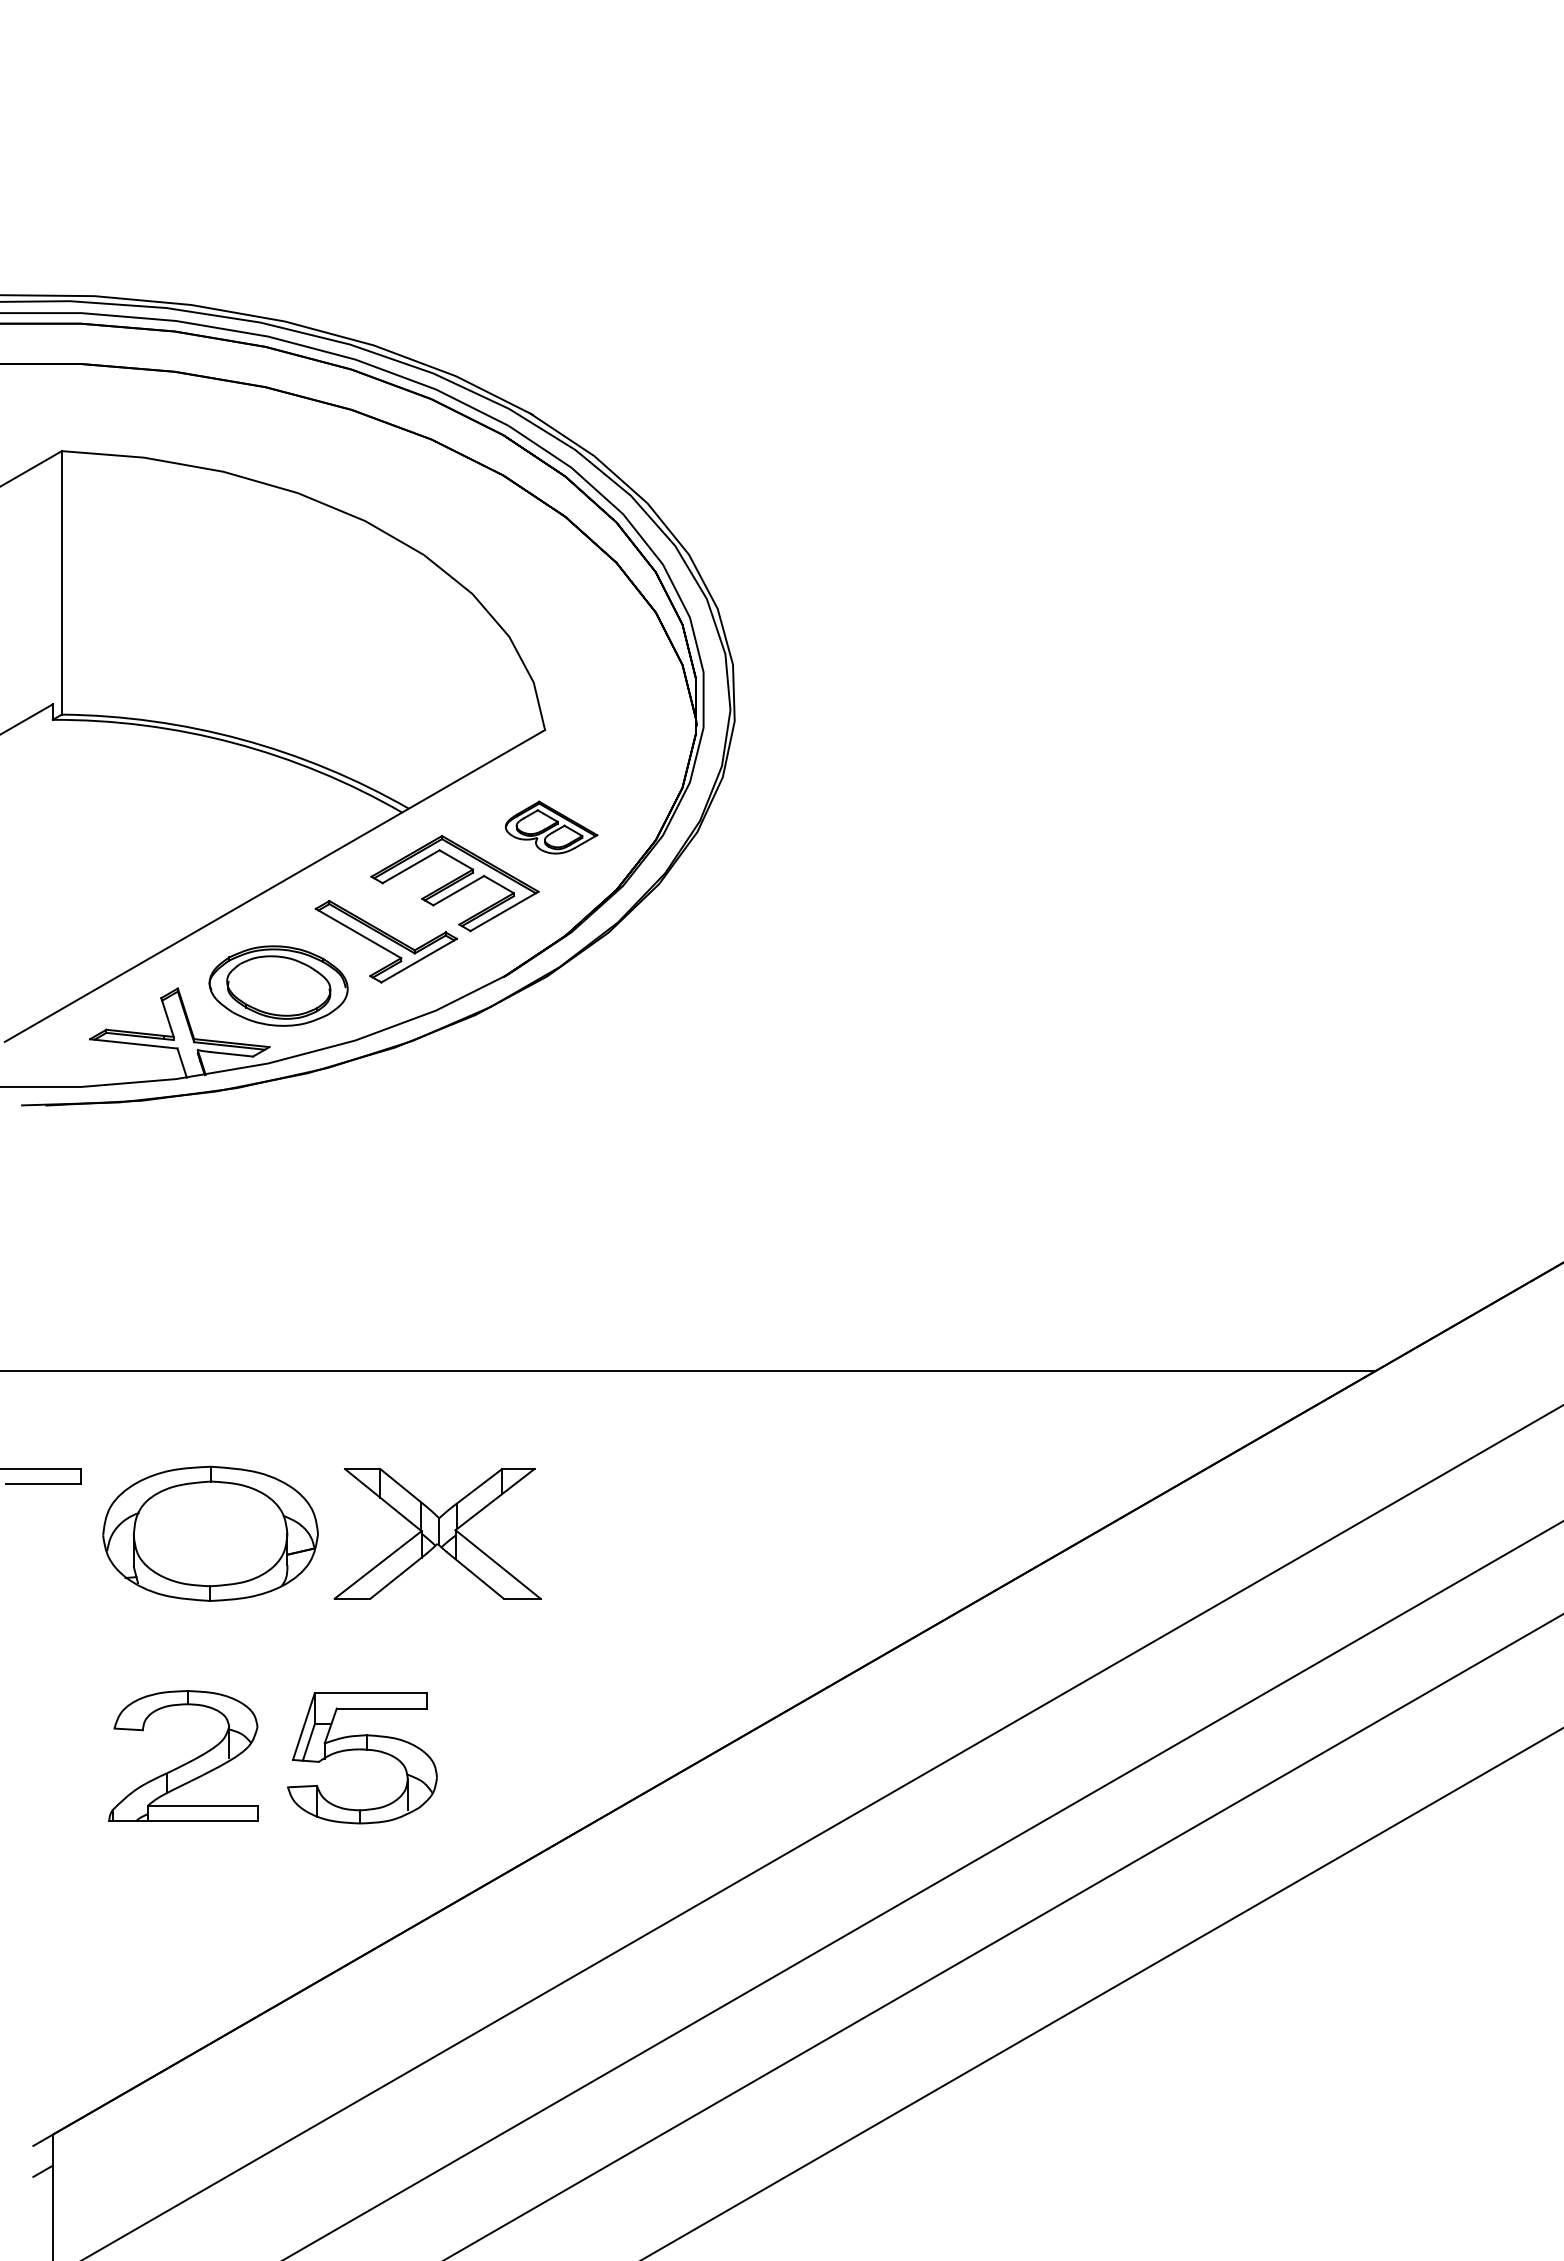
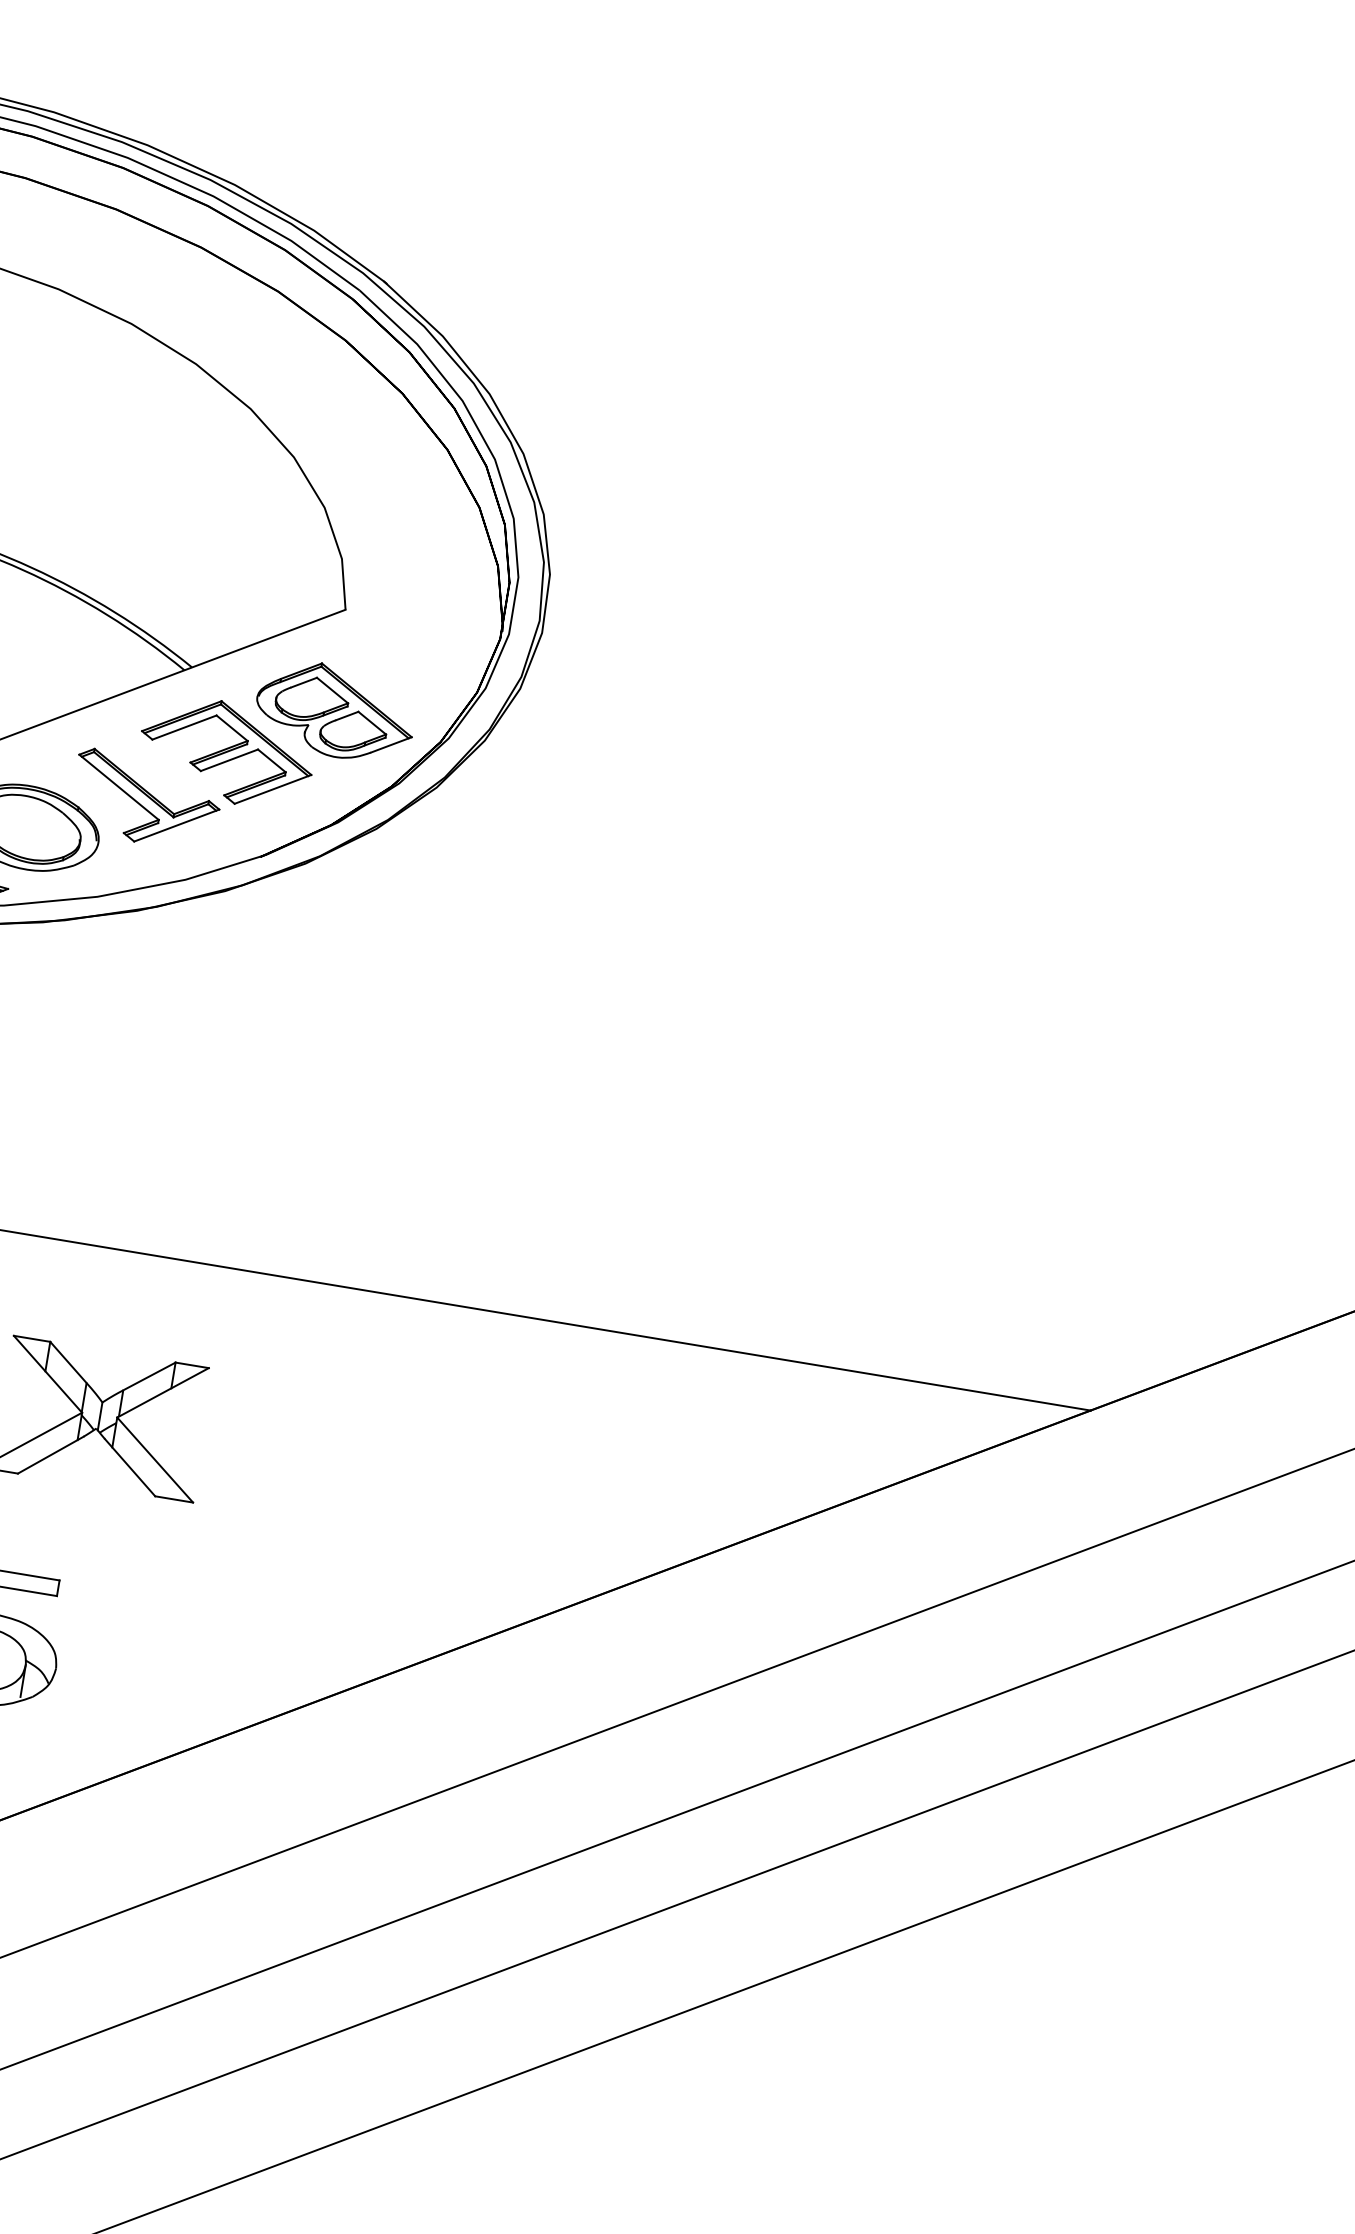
part: (551, 827) -> (335, 711), size x1.67

